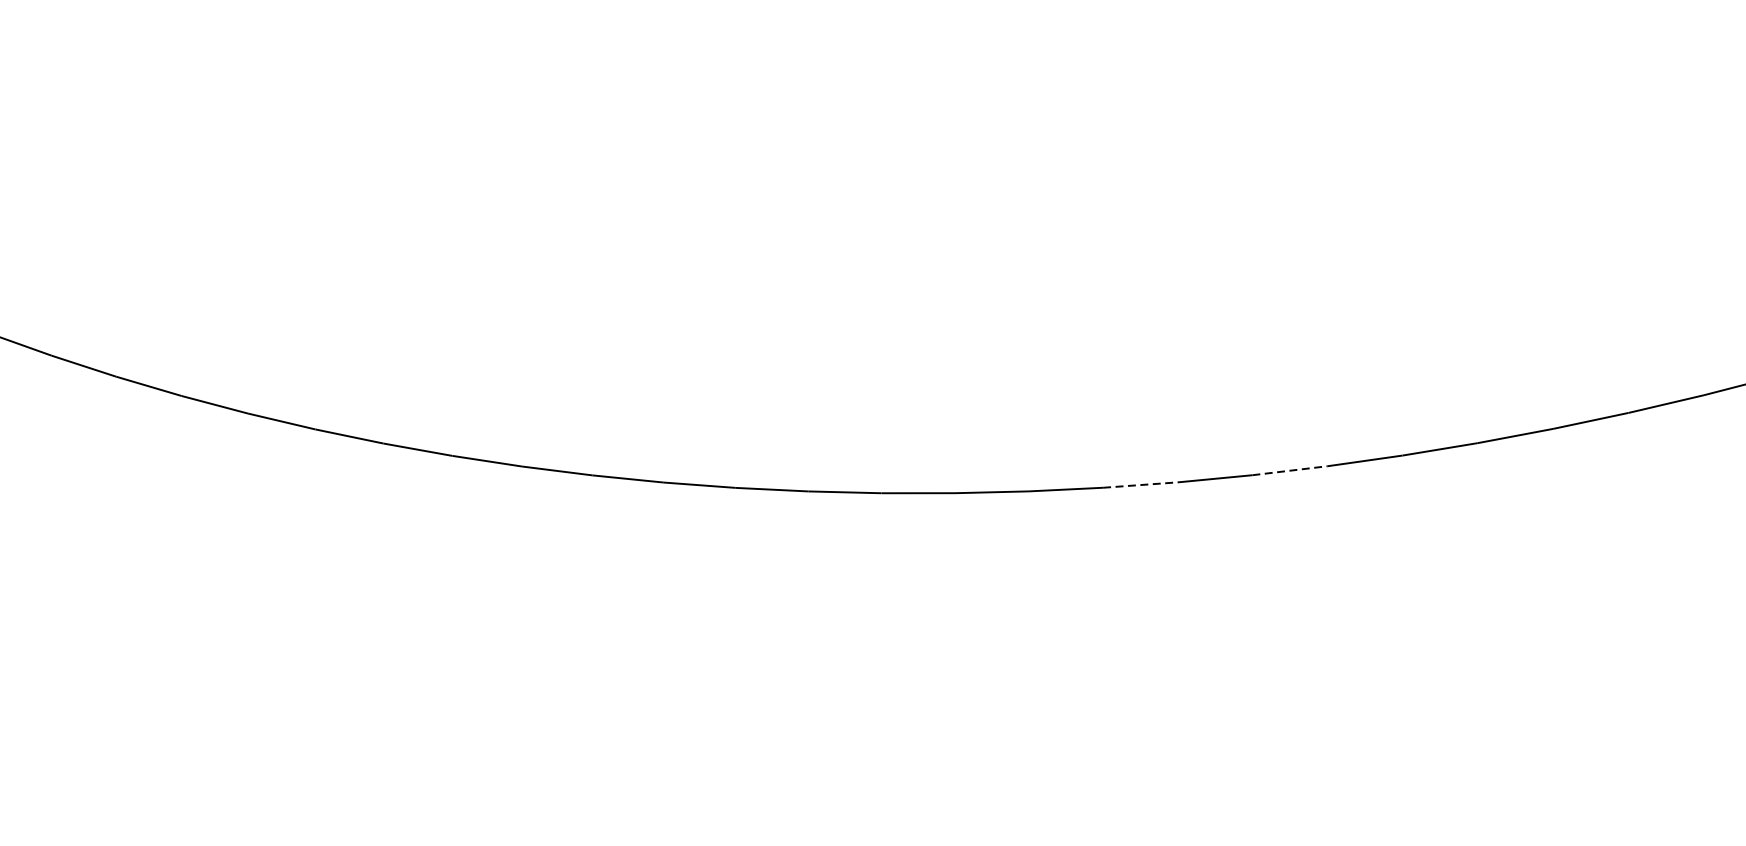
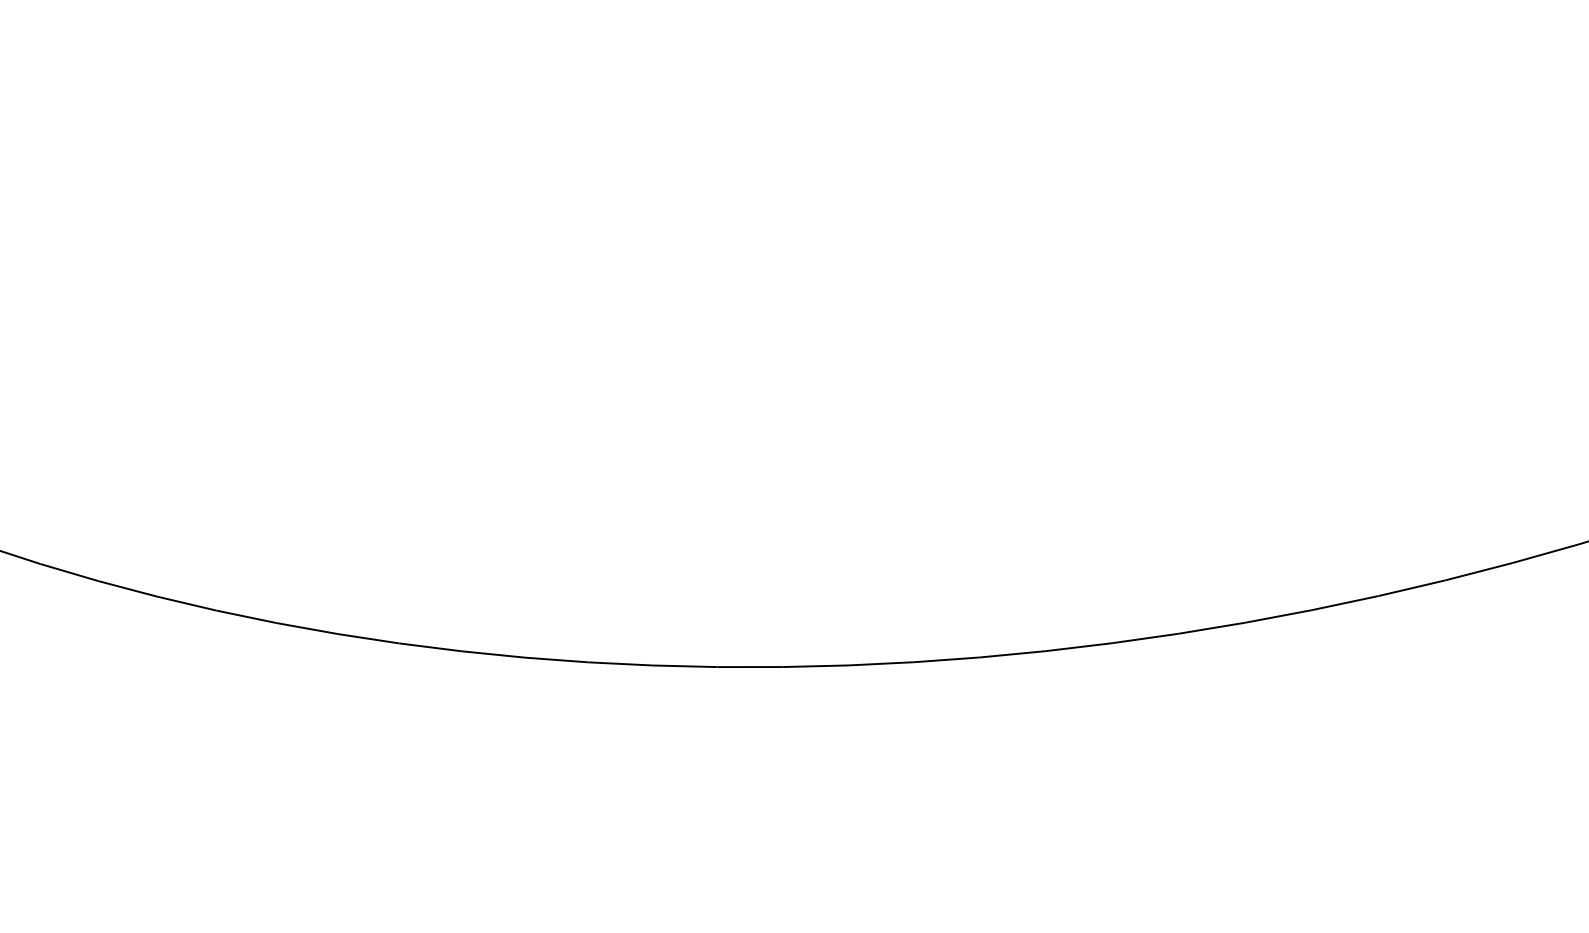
line: (1290, 471) -> (1079, 647), dashed -> solid
line: (1141, 484) -> (947, 659), dashed -> solid

